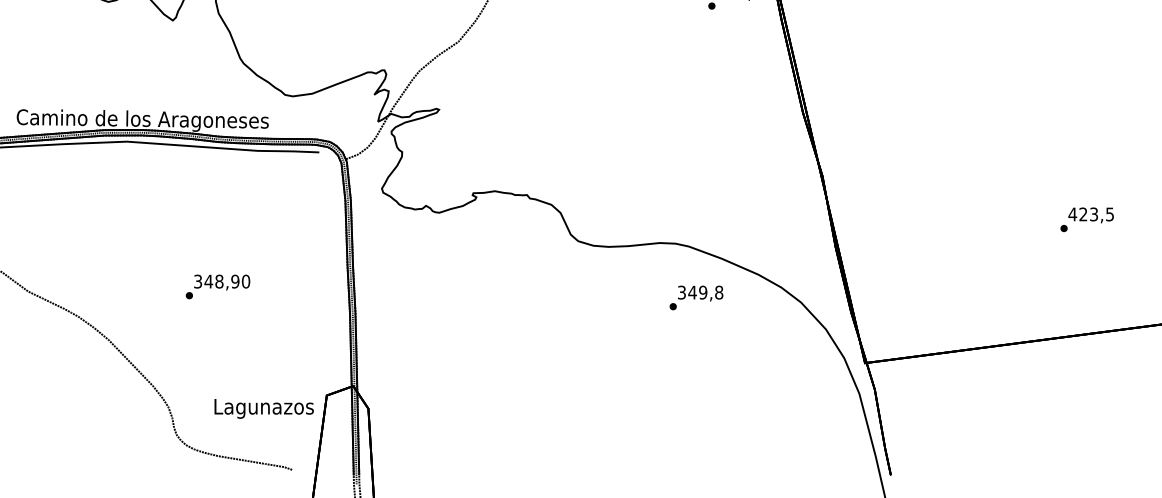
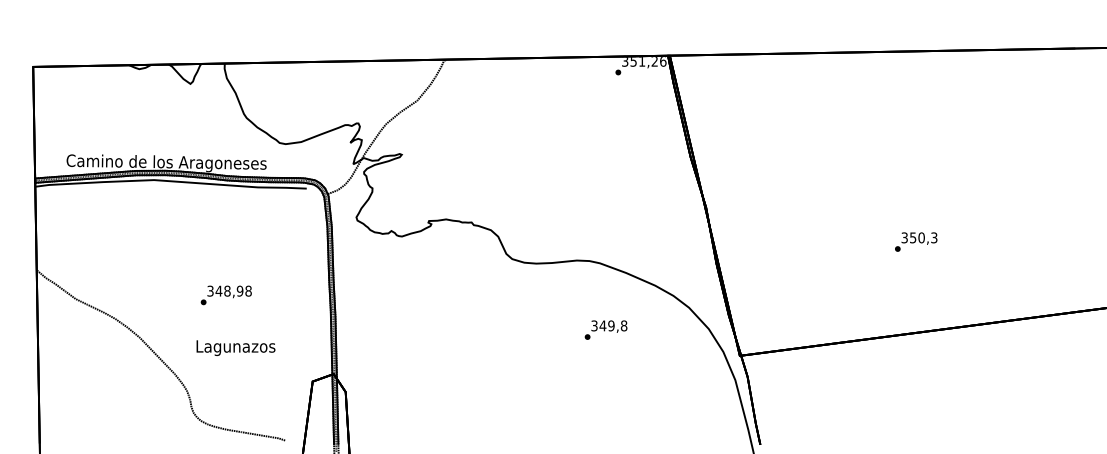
text: (1091, 213) -> (919, 237), 423,5 -> 350,3
text: (245, 282) -> (248, 291), 348,90 -> 348,98
text: (695, 297) -> (605, 329), moved
text: (263, 408) -> (235, 347), moved

